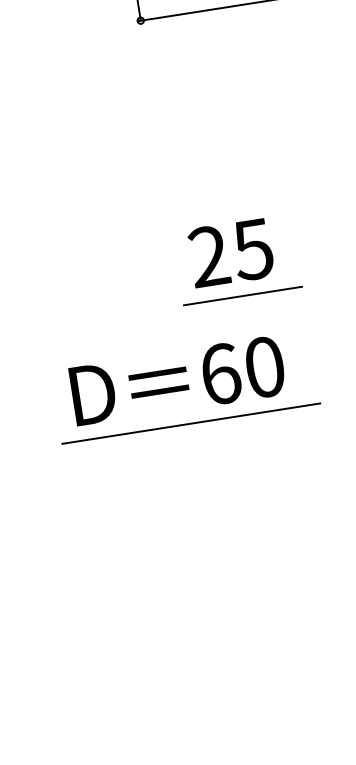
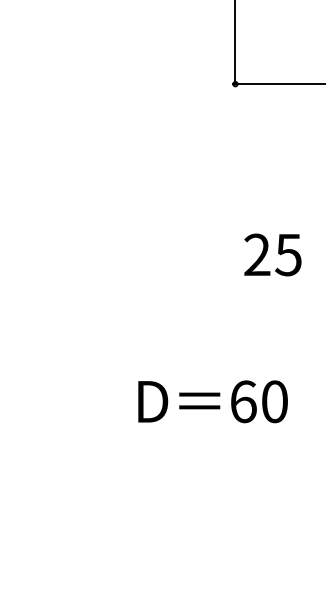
line: (243, 296) -> (276, 286), removed
text: (176, 380) -> (212, 401), moved
line: (190, 423) -> (226, 368), removed

